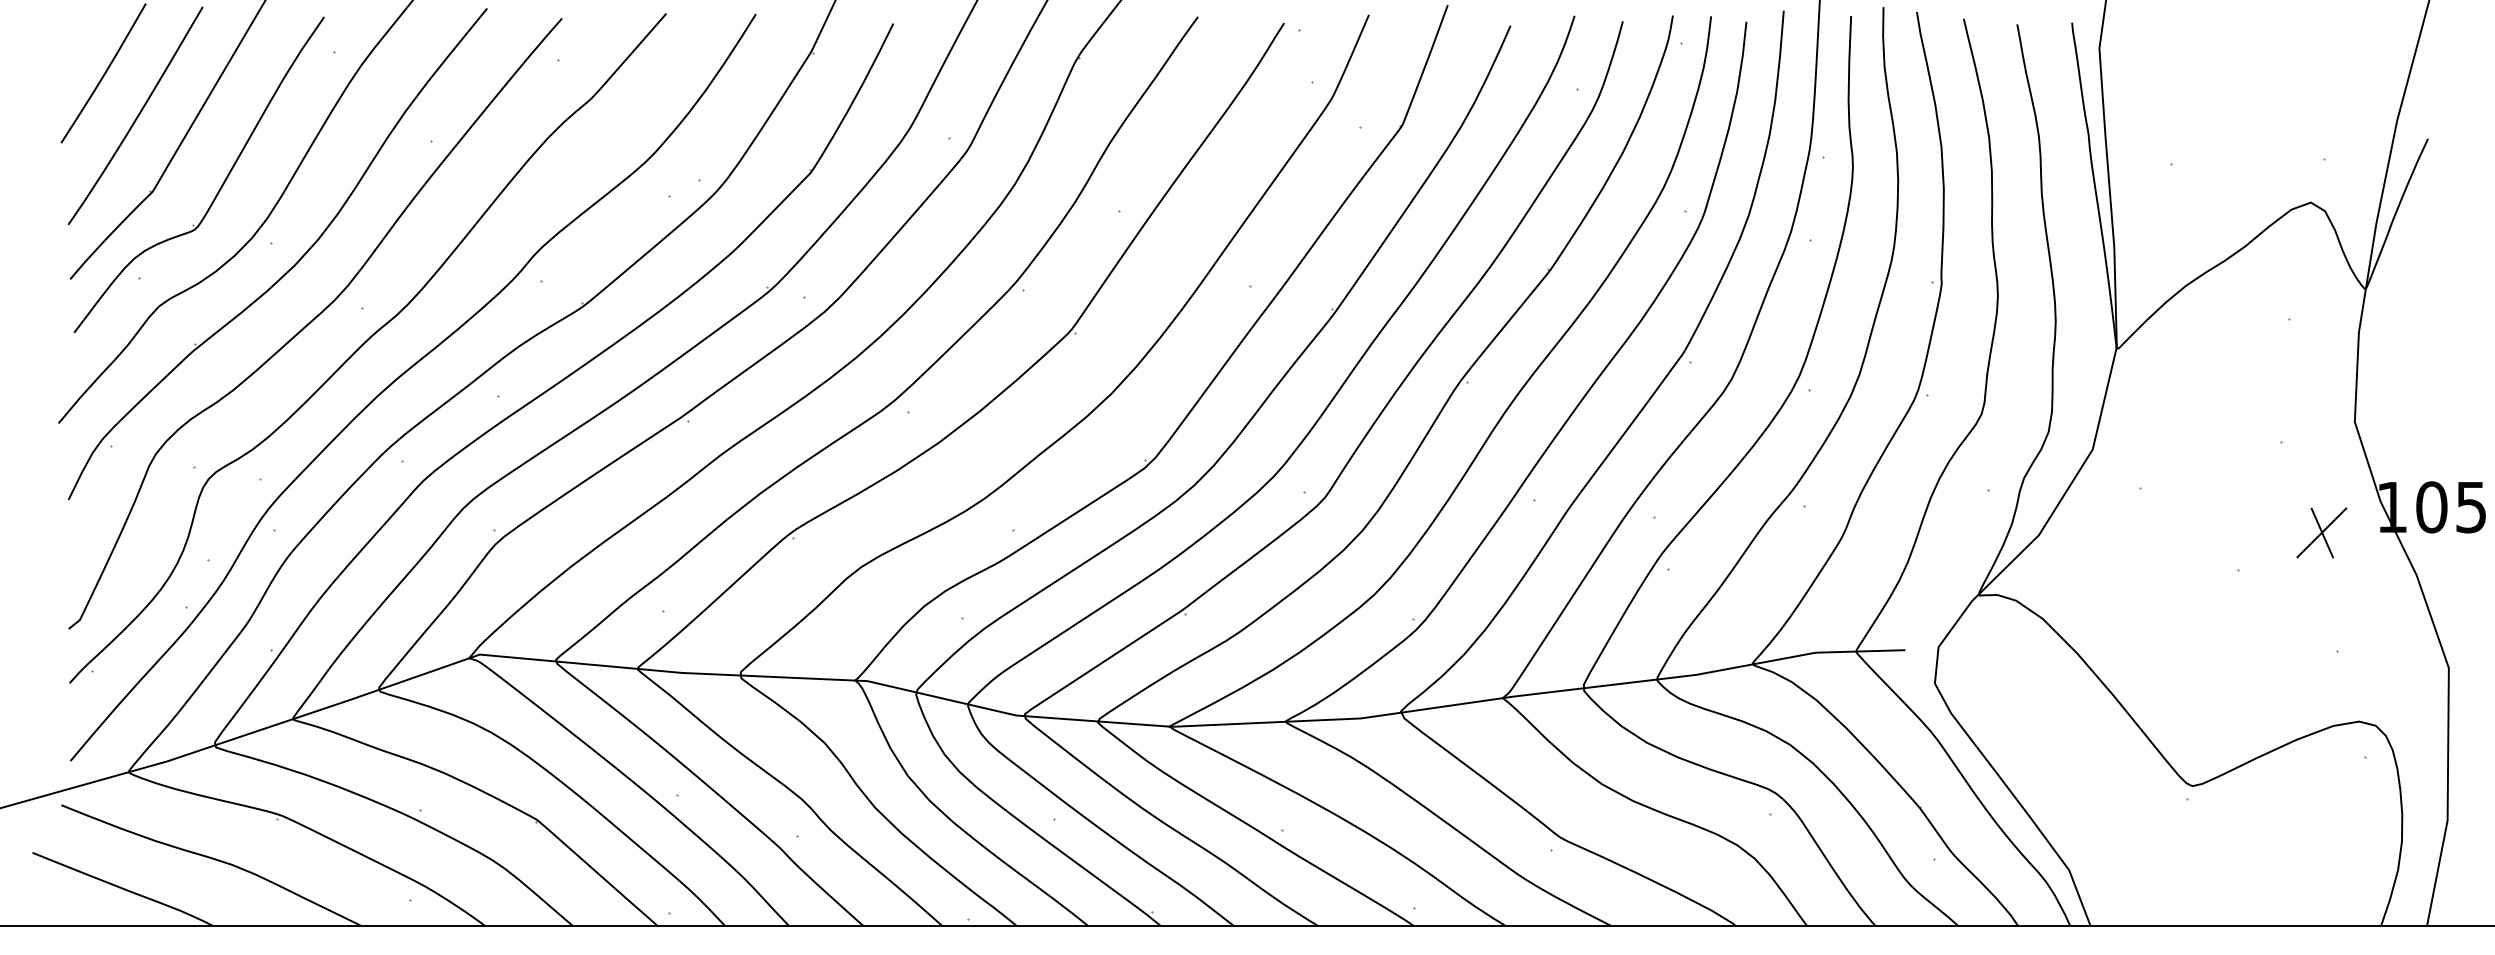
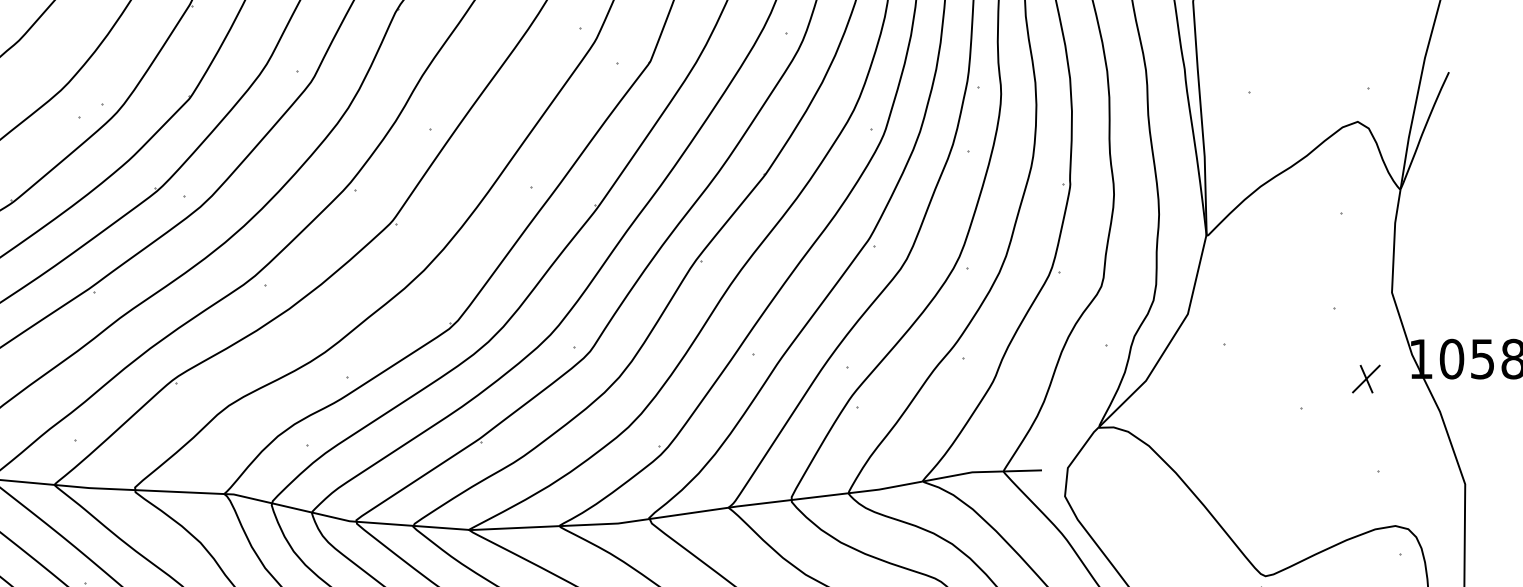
part: (2321, 532) -> (1366, 378), size x0.7

